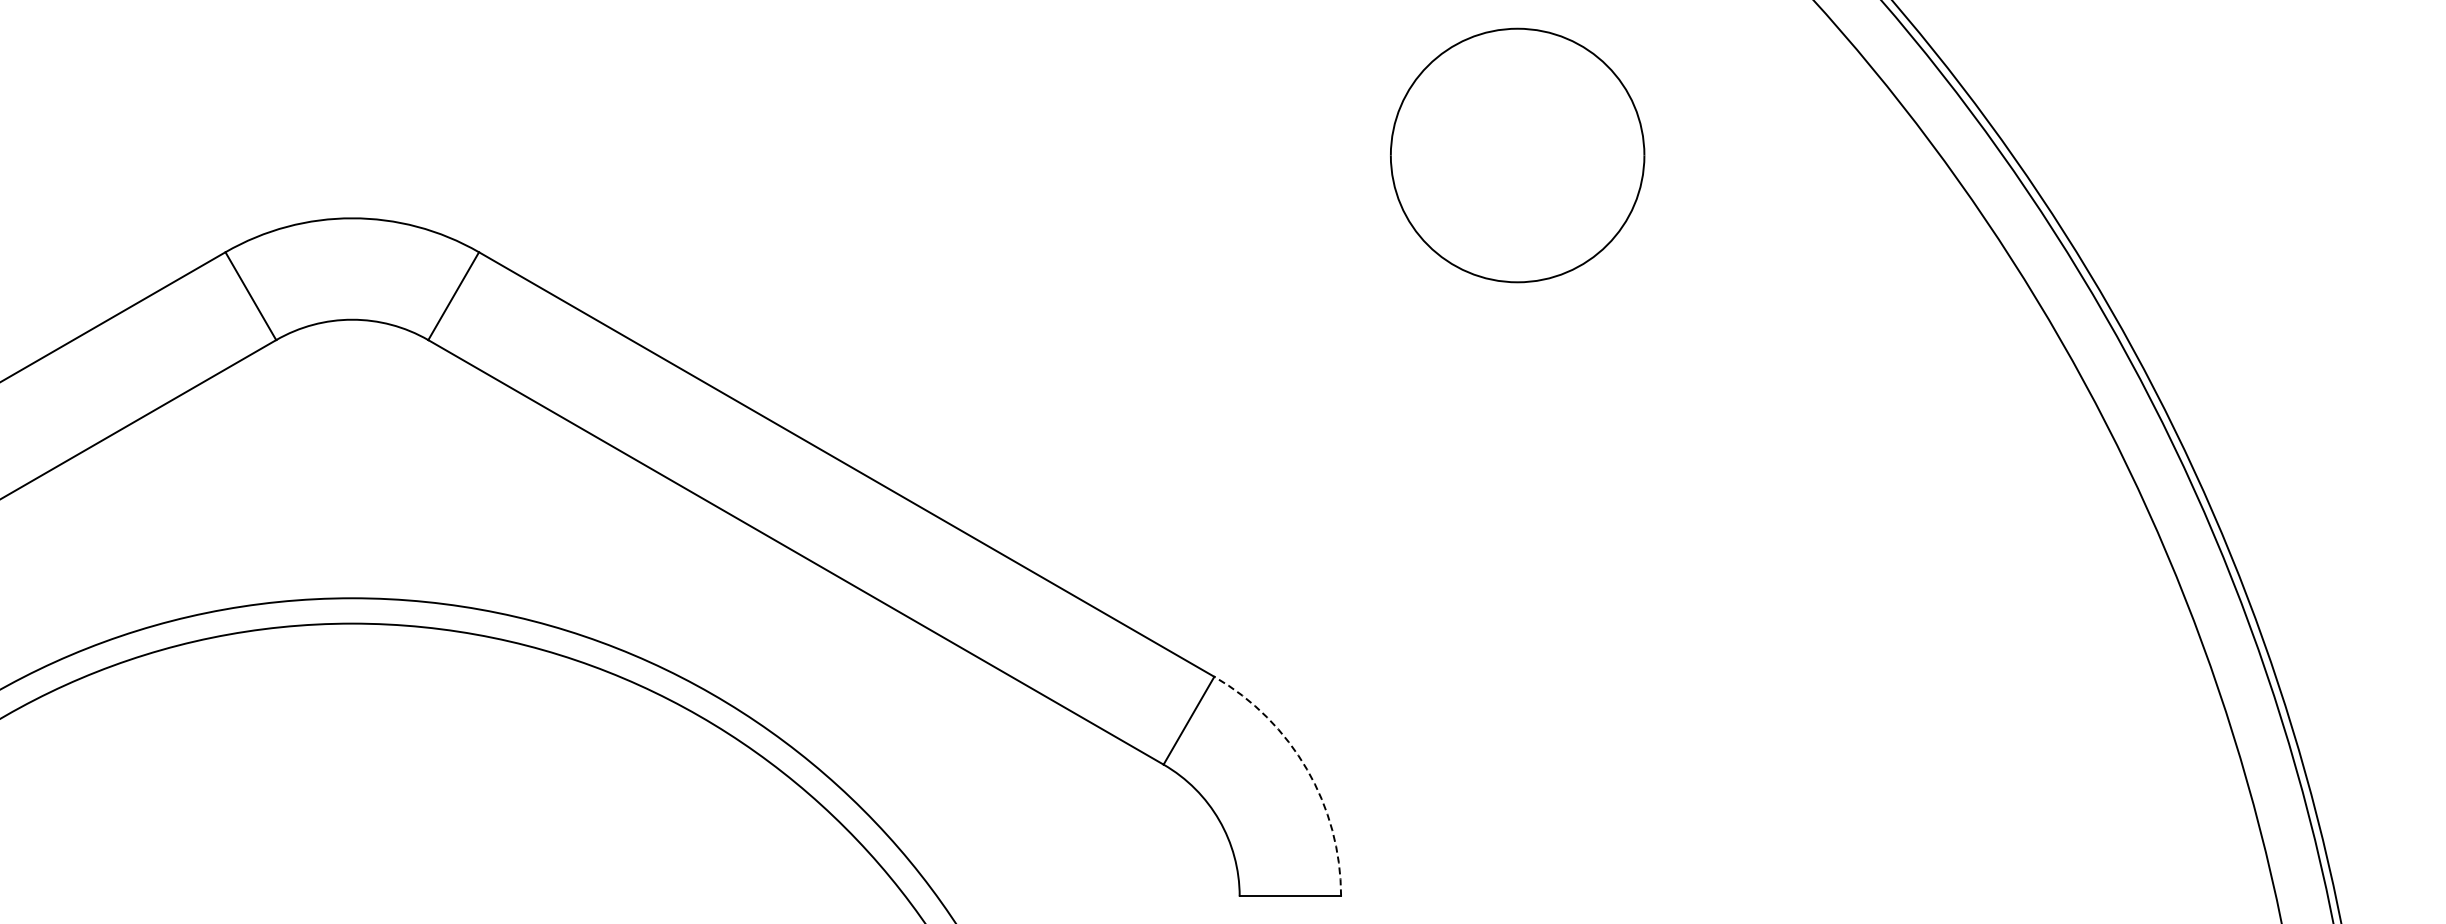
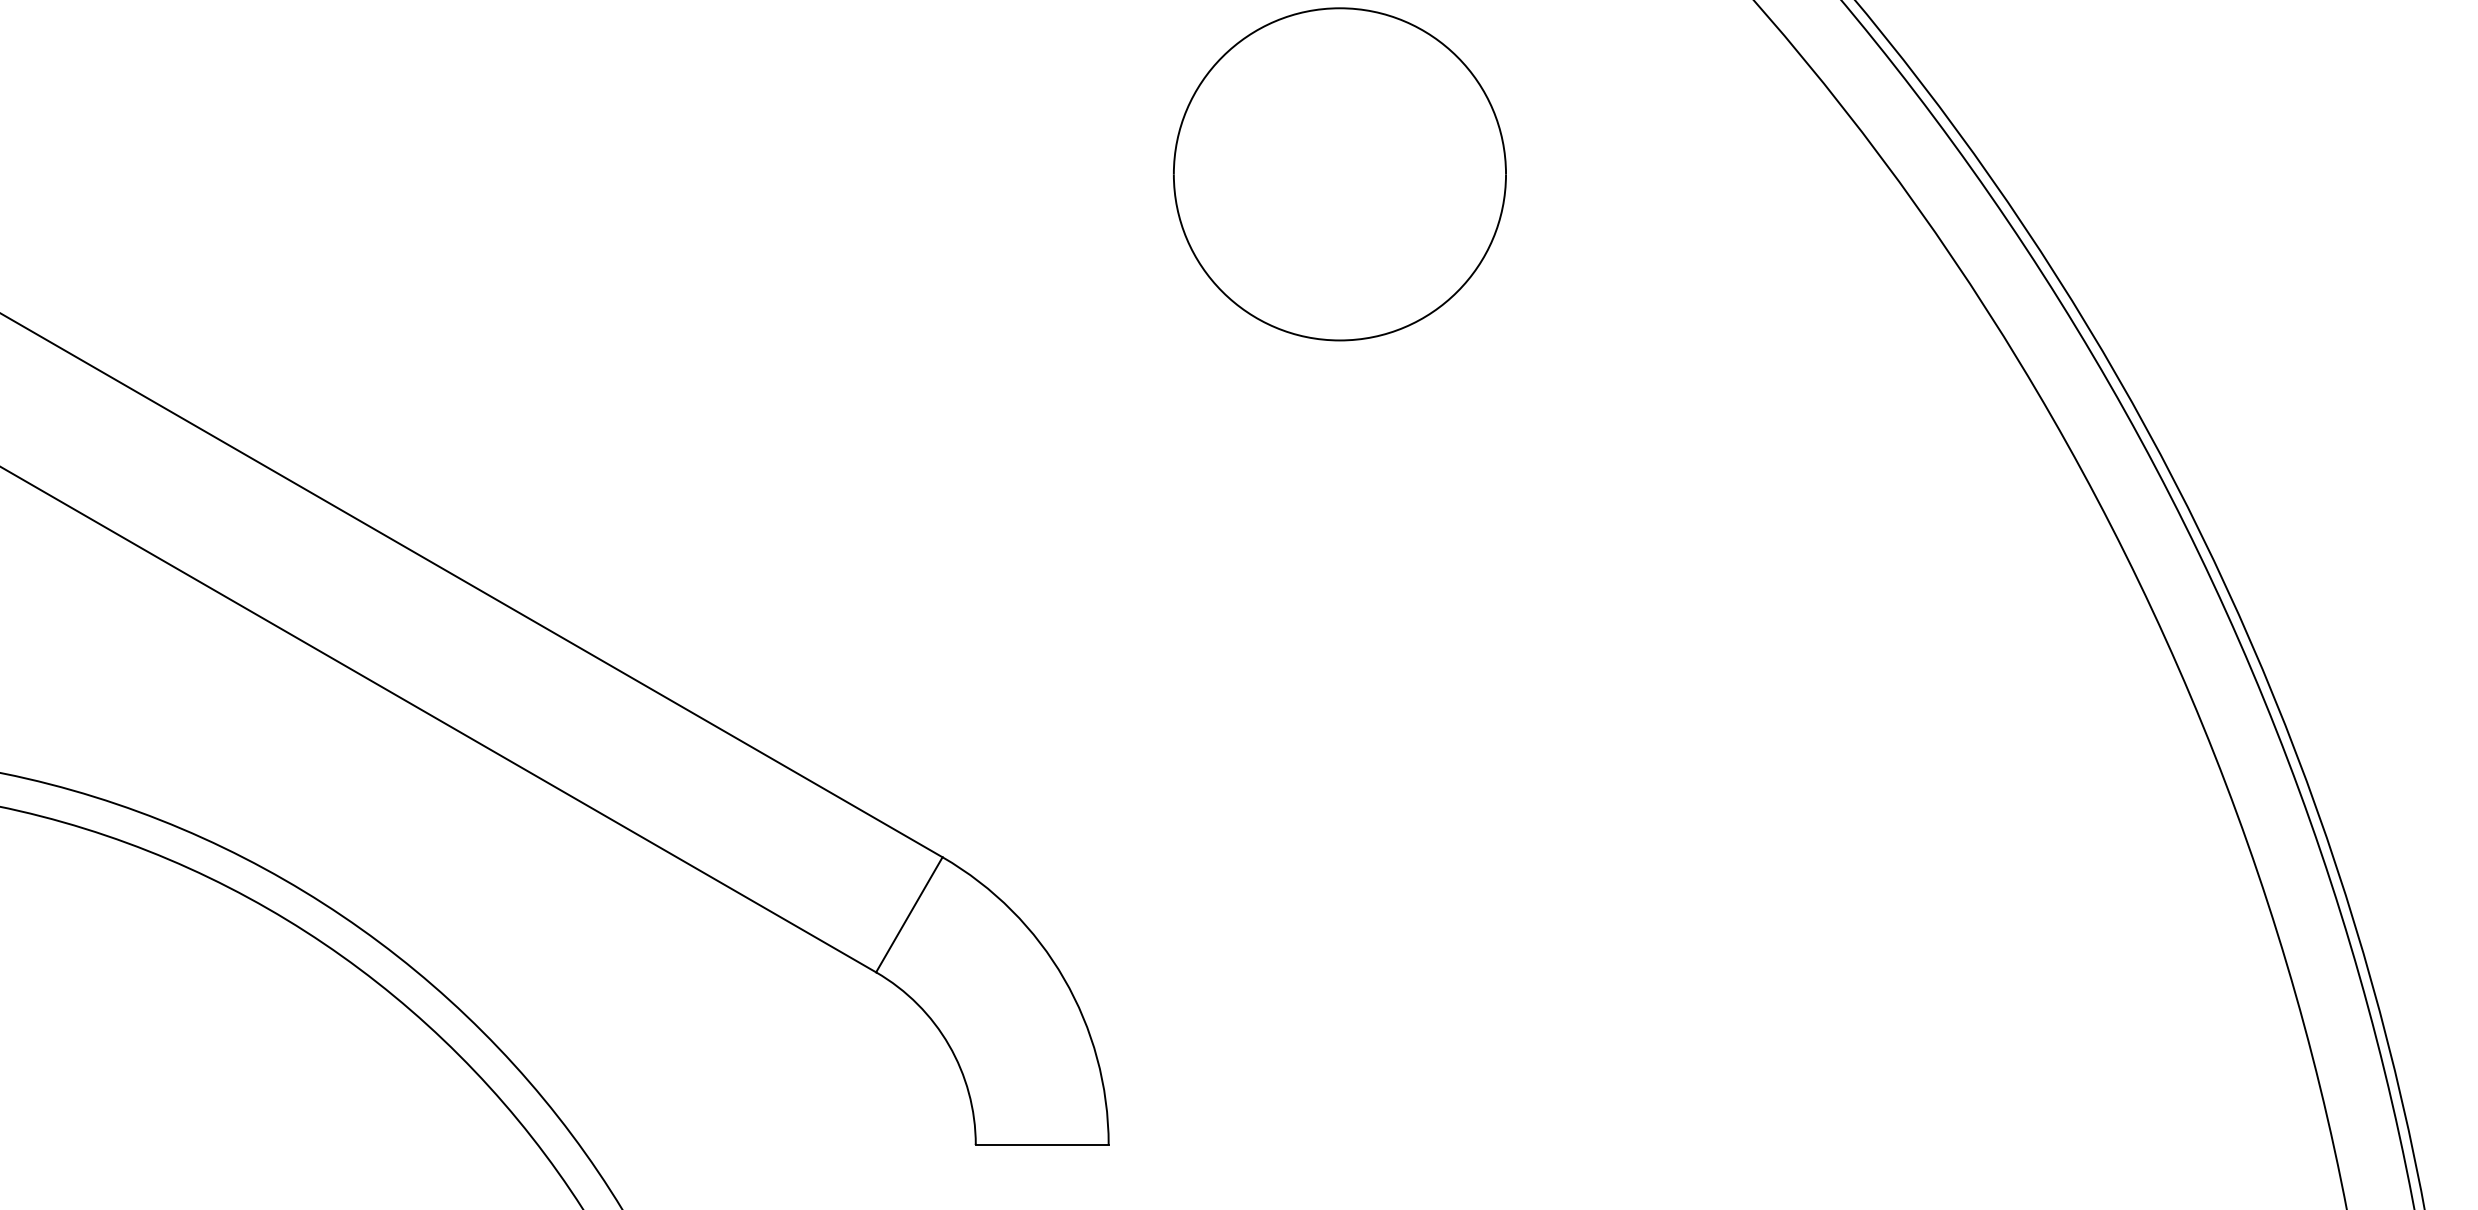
arc: (1307, 769) -> (1064, 978), dashed -> solid

